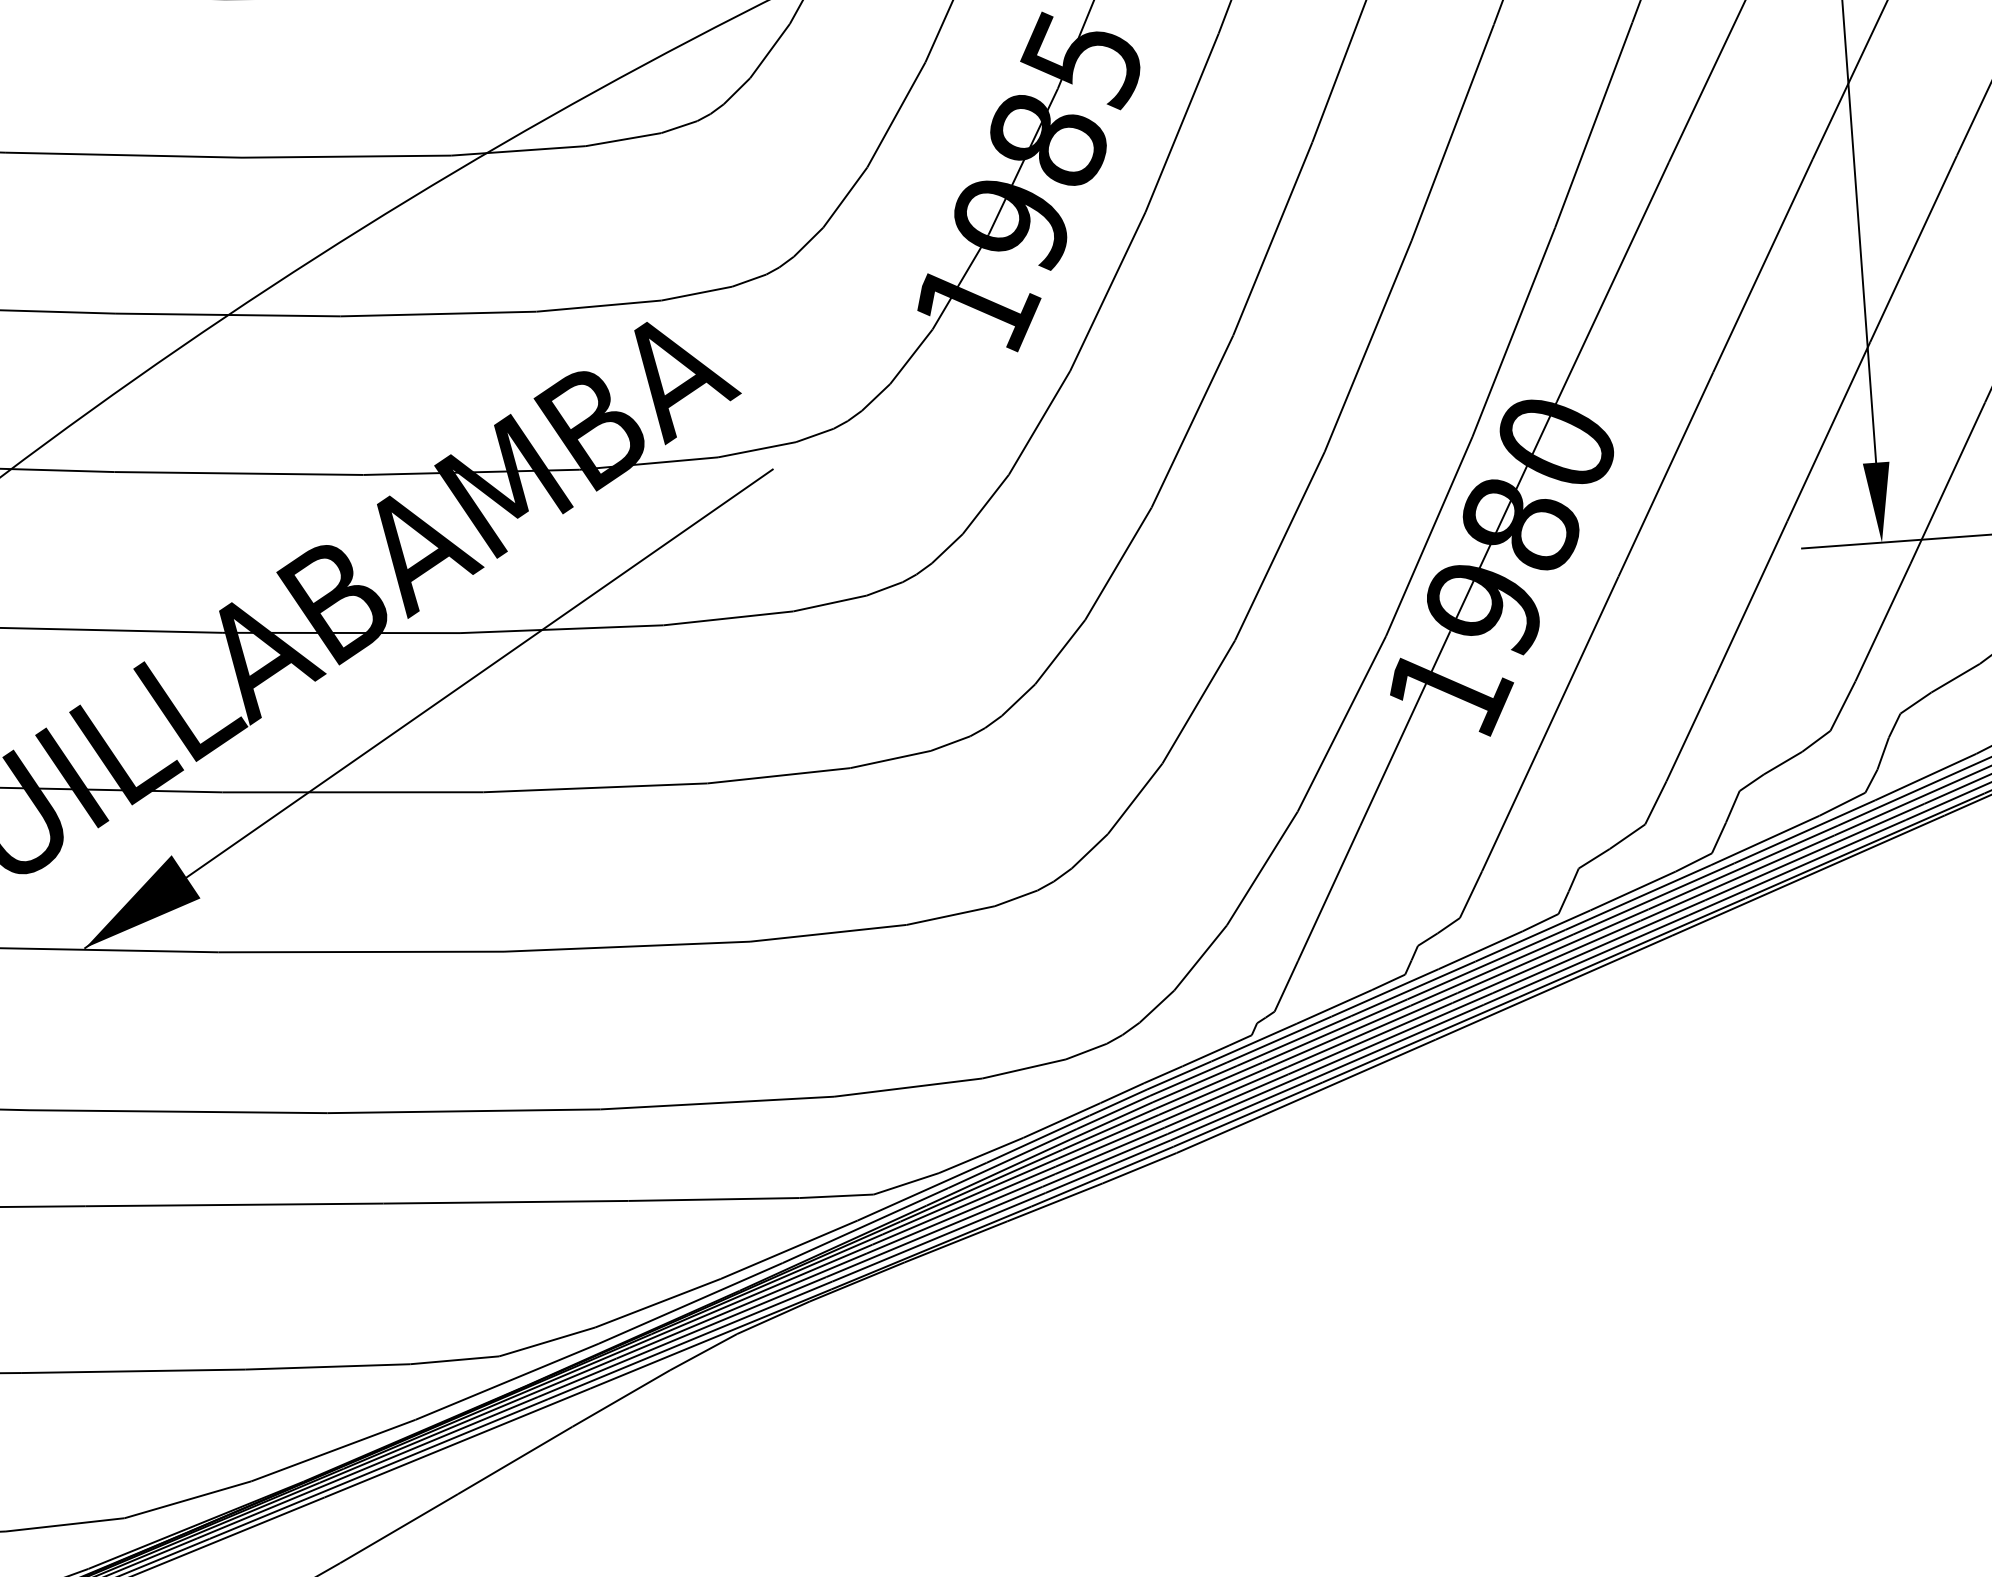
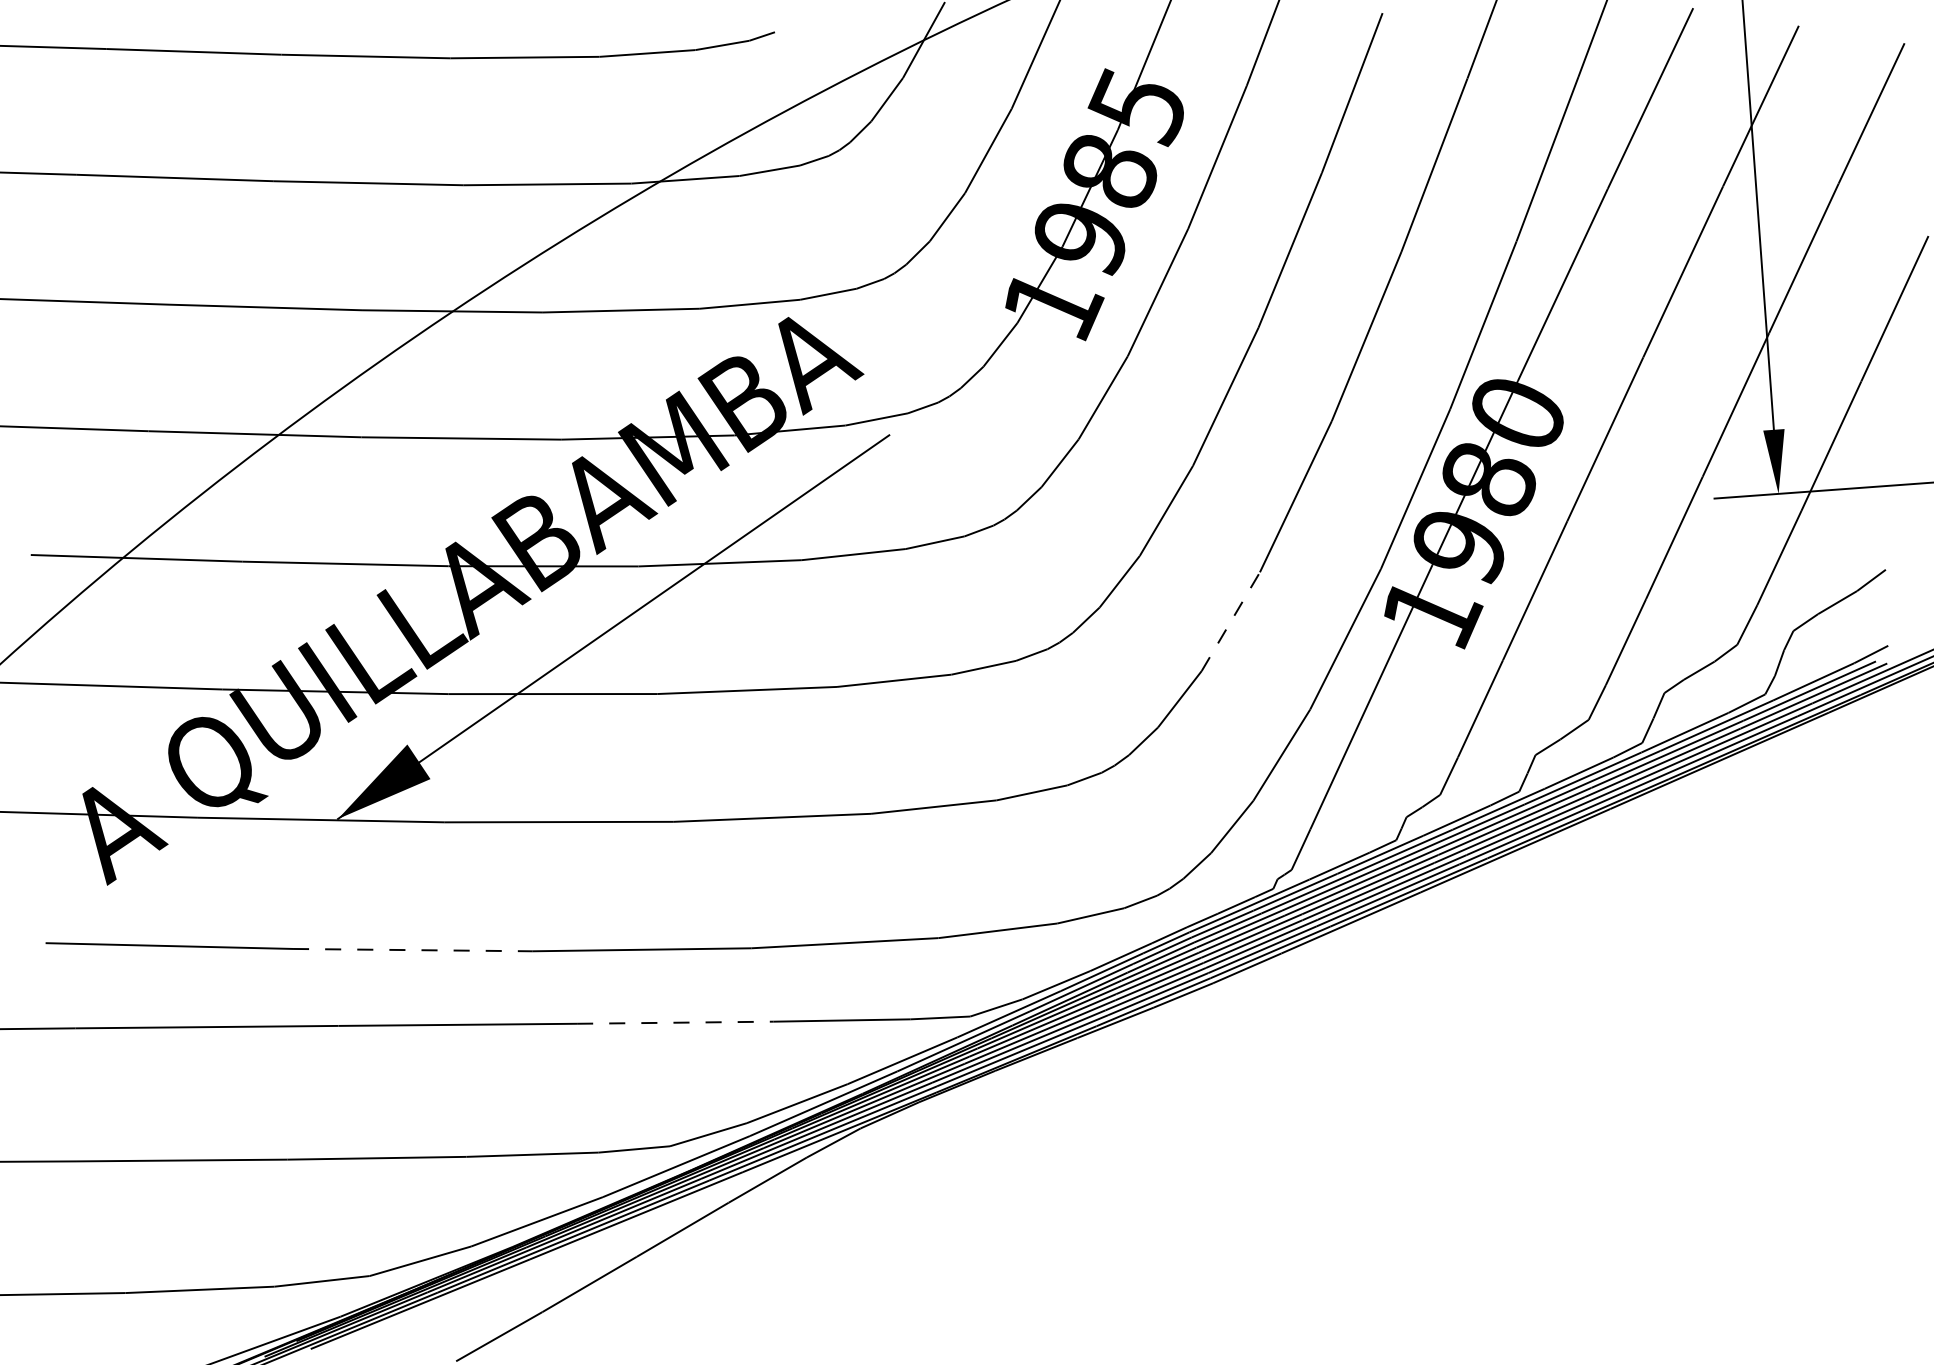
line: (1199, 701) -> (1231, 621), solid -> dashed
line: (178, 1112) -> (412, 950), solid -> dashed
line: (506, 1201) -> (675, 1022), solid -> dashed

